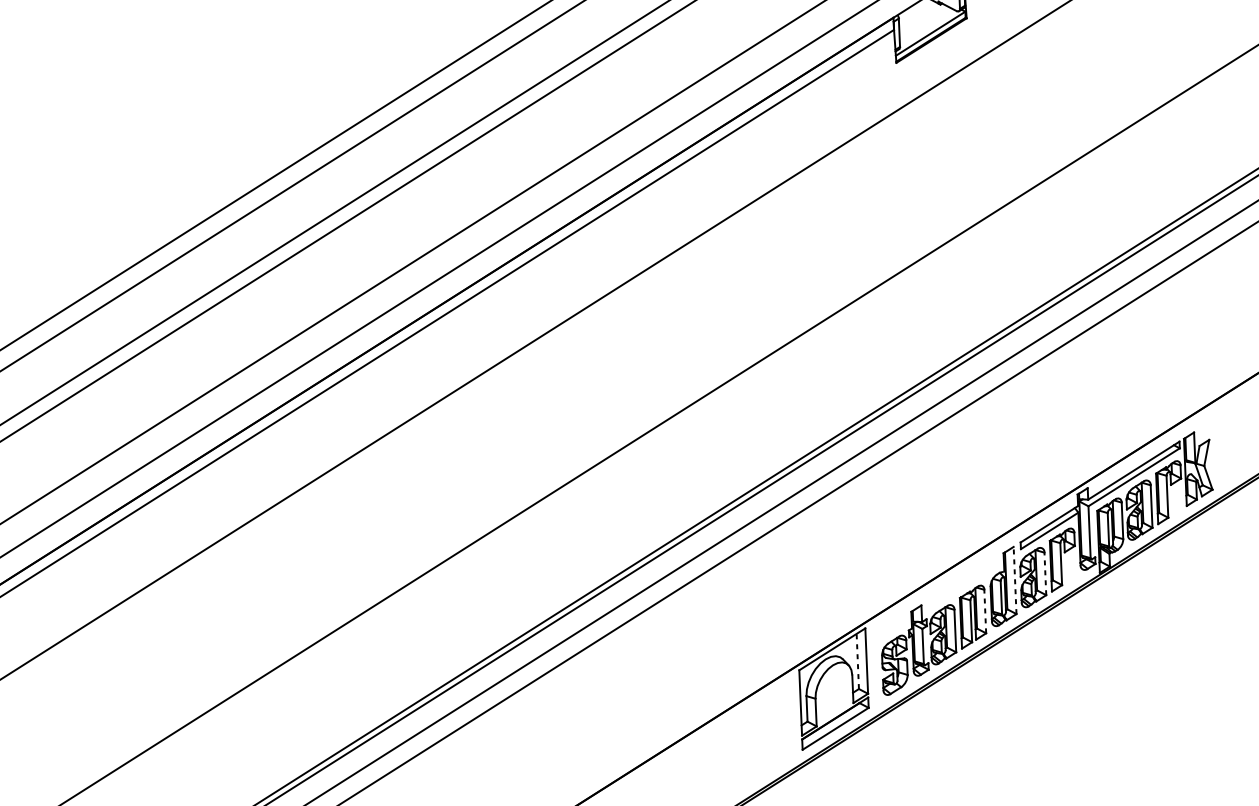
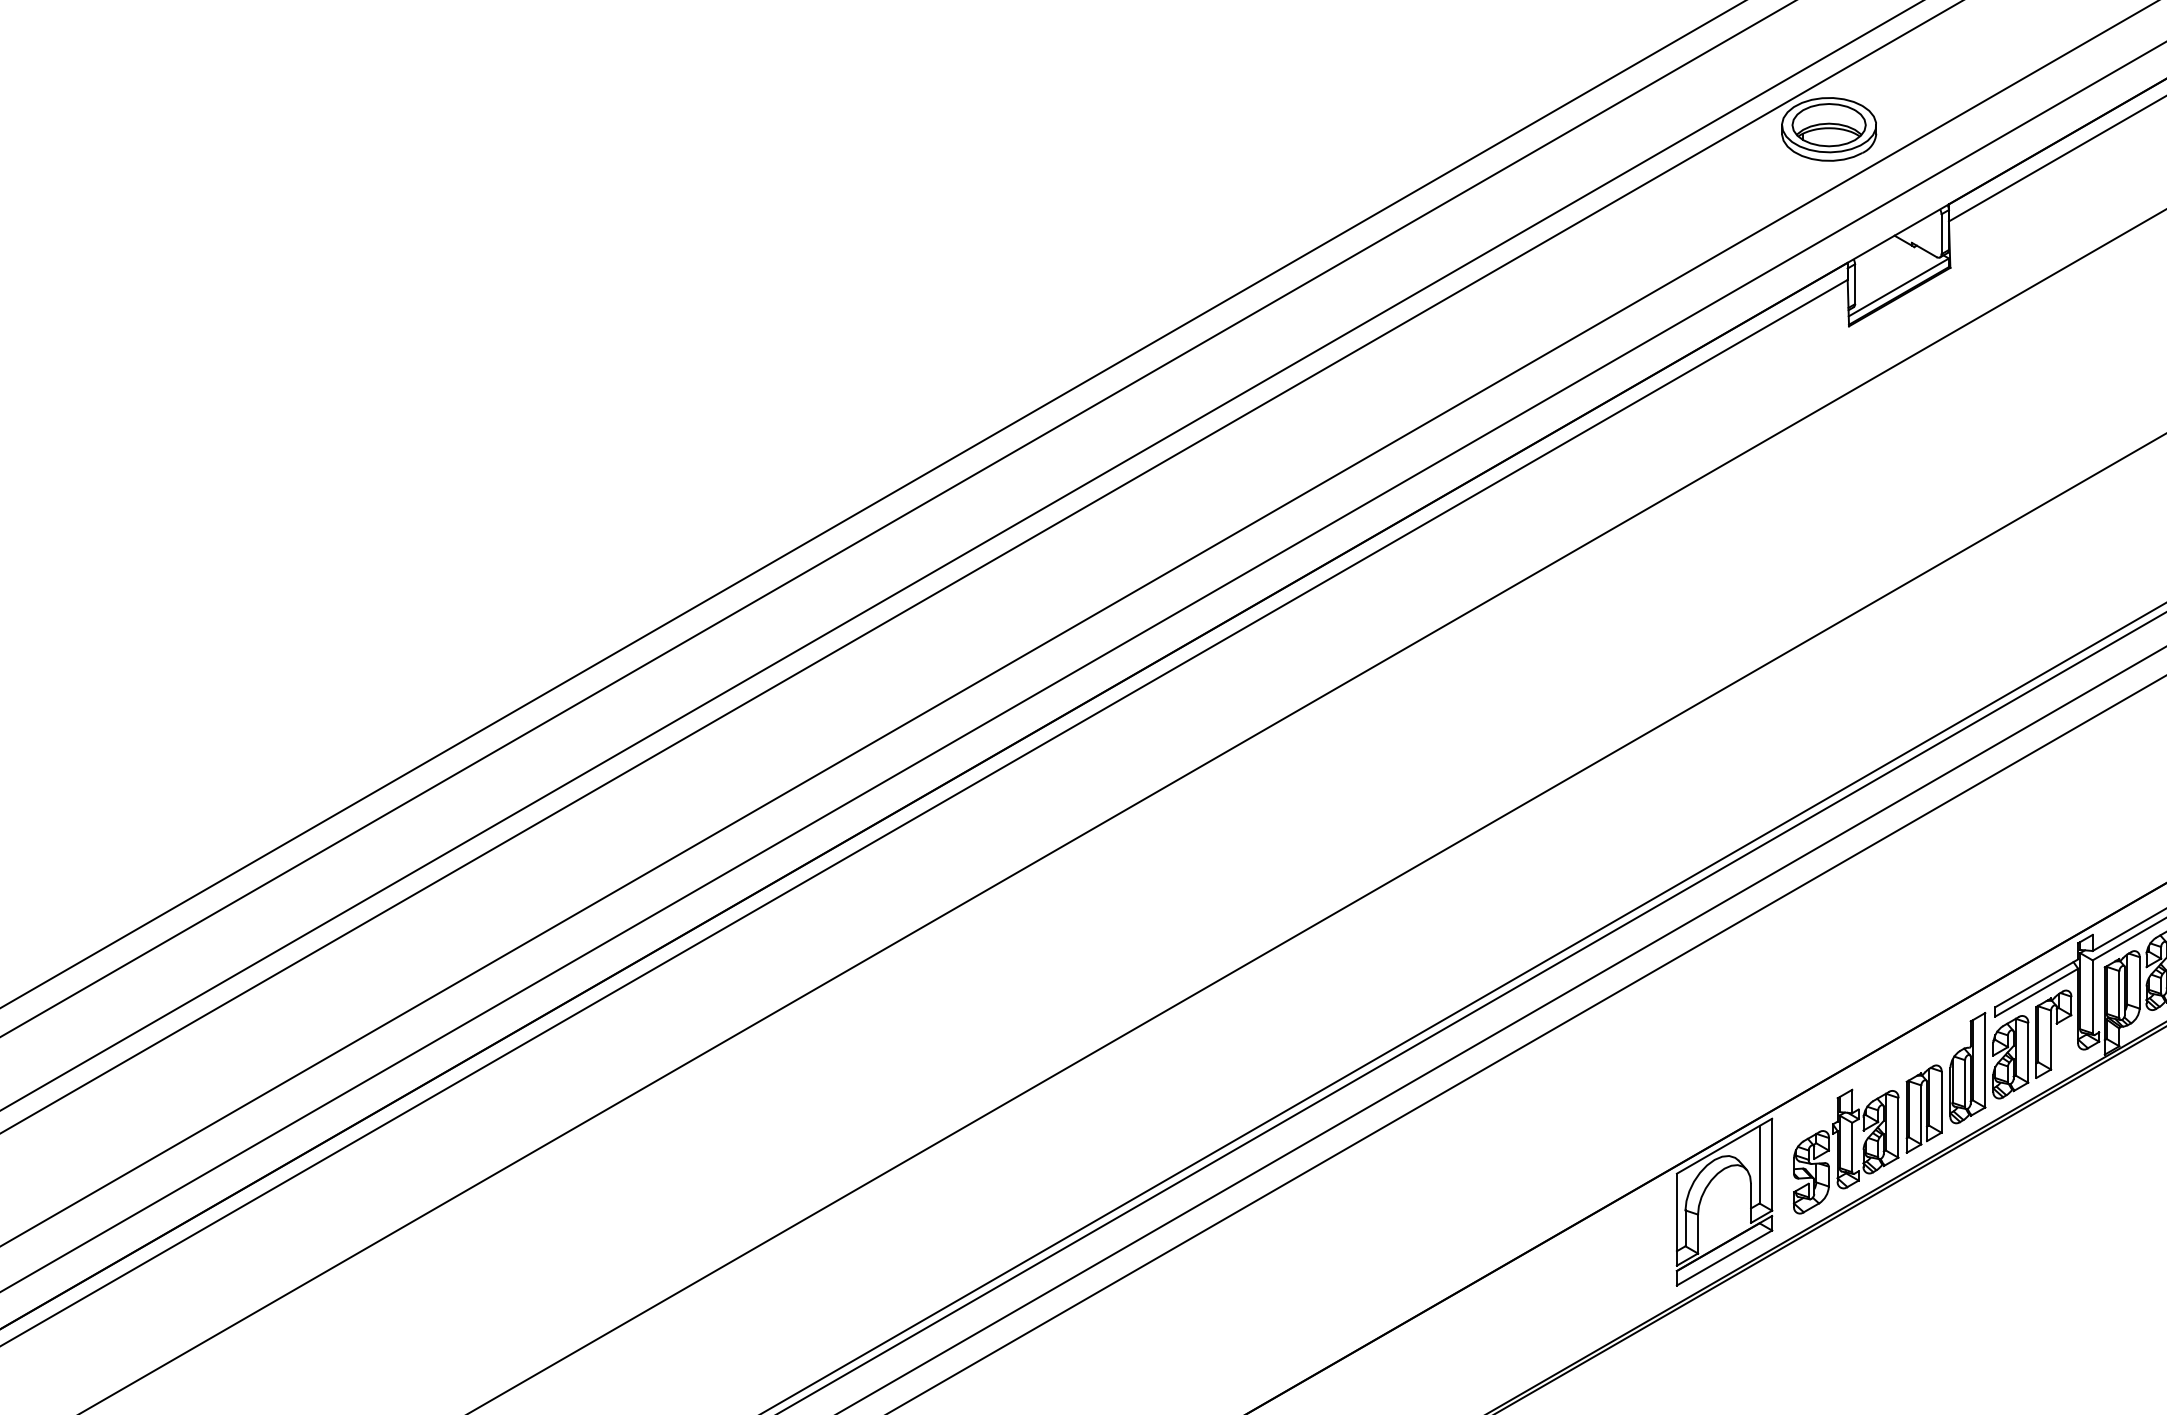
line: (1045, 573) -> (2028, 1052), dashed -> solid
line: (1015, 579) -> (1985, 1059), dashed -> solid
line: (985, 611) -> (1941, 1102), dashed -> solid
line: (857, 661) -> (1759, 1164), dashed -> solid

